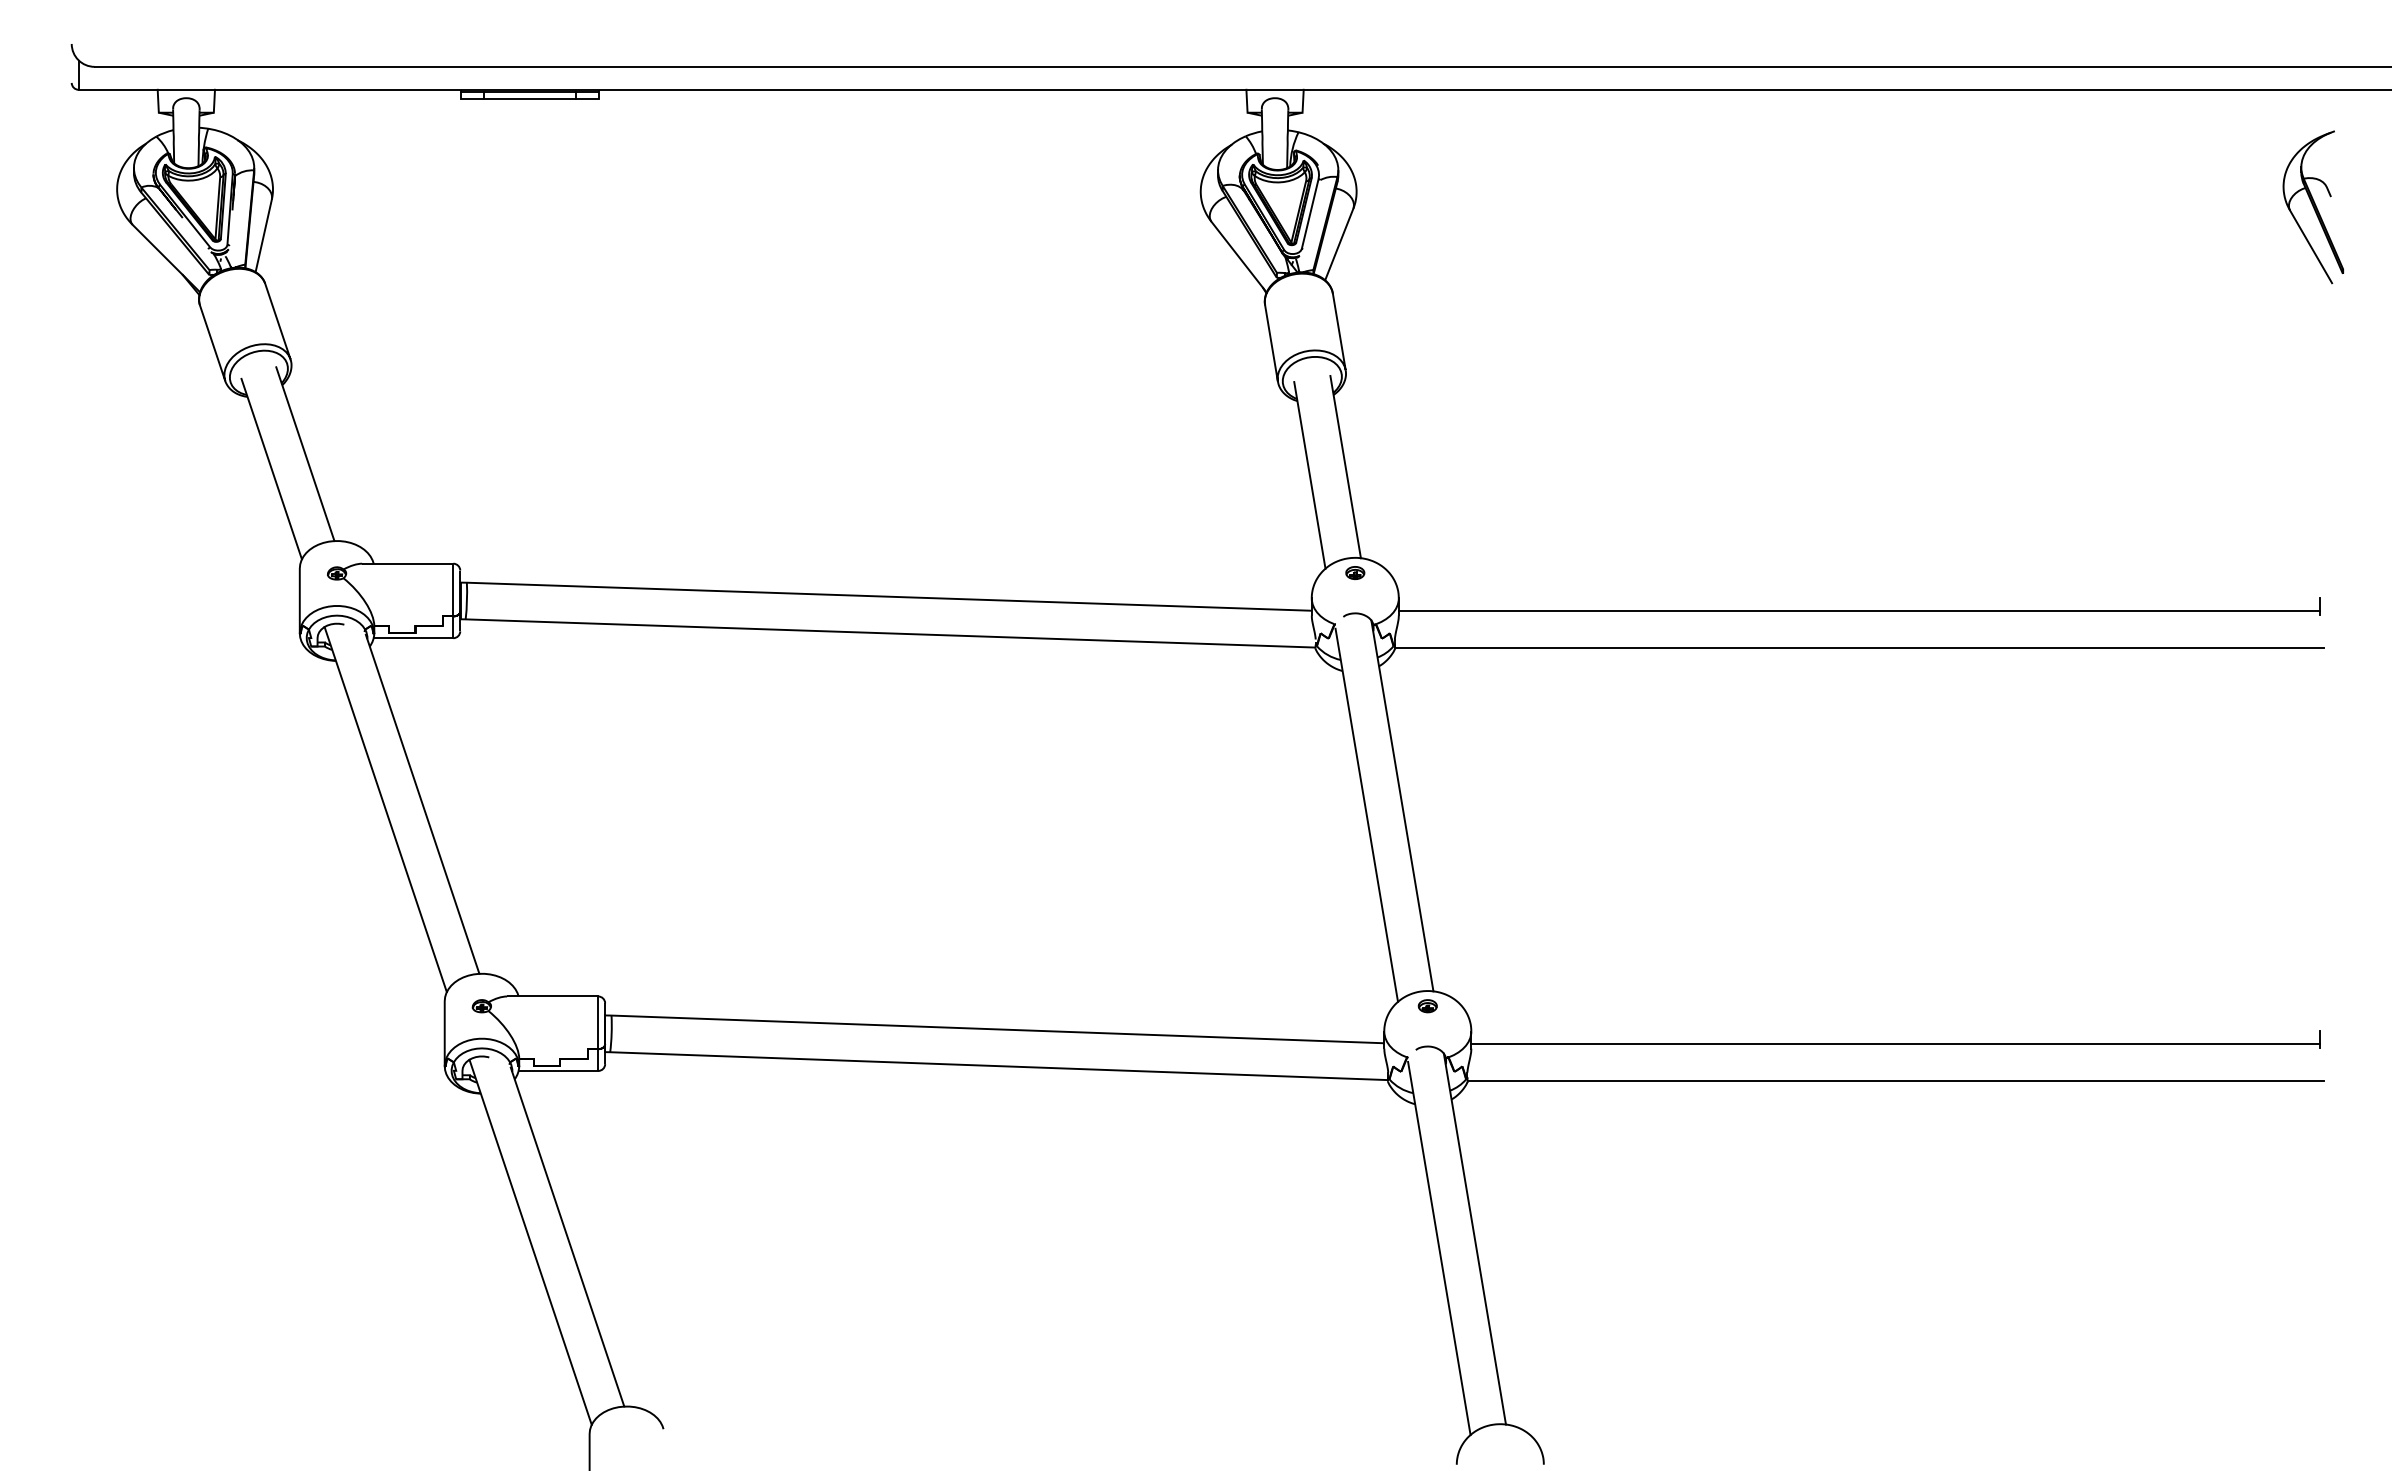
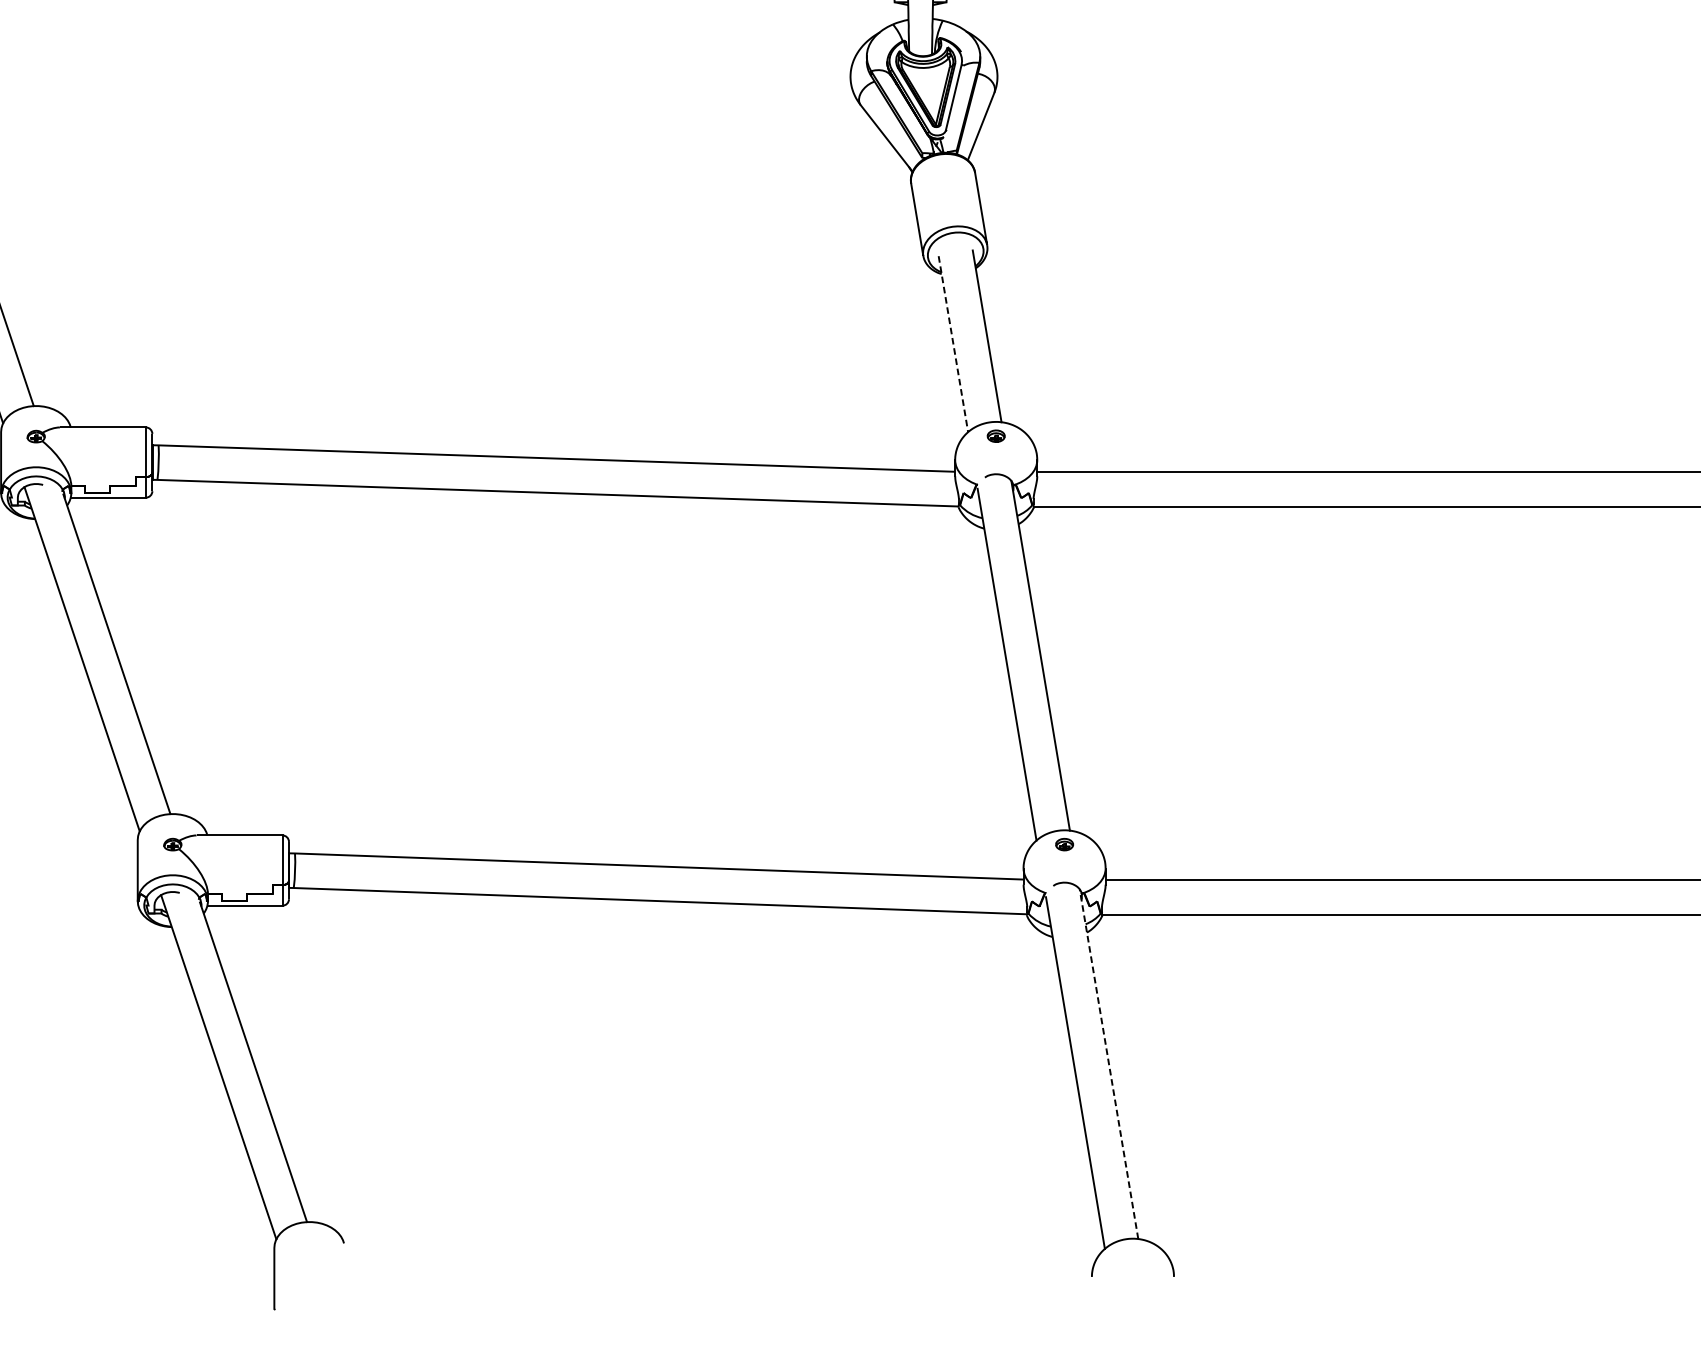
line: (1309, 475) -> (953, 344), solid -> dashed
line: (1474, 1238) -> (1108, 1063), solid -> dashed

